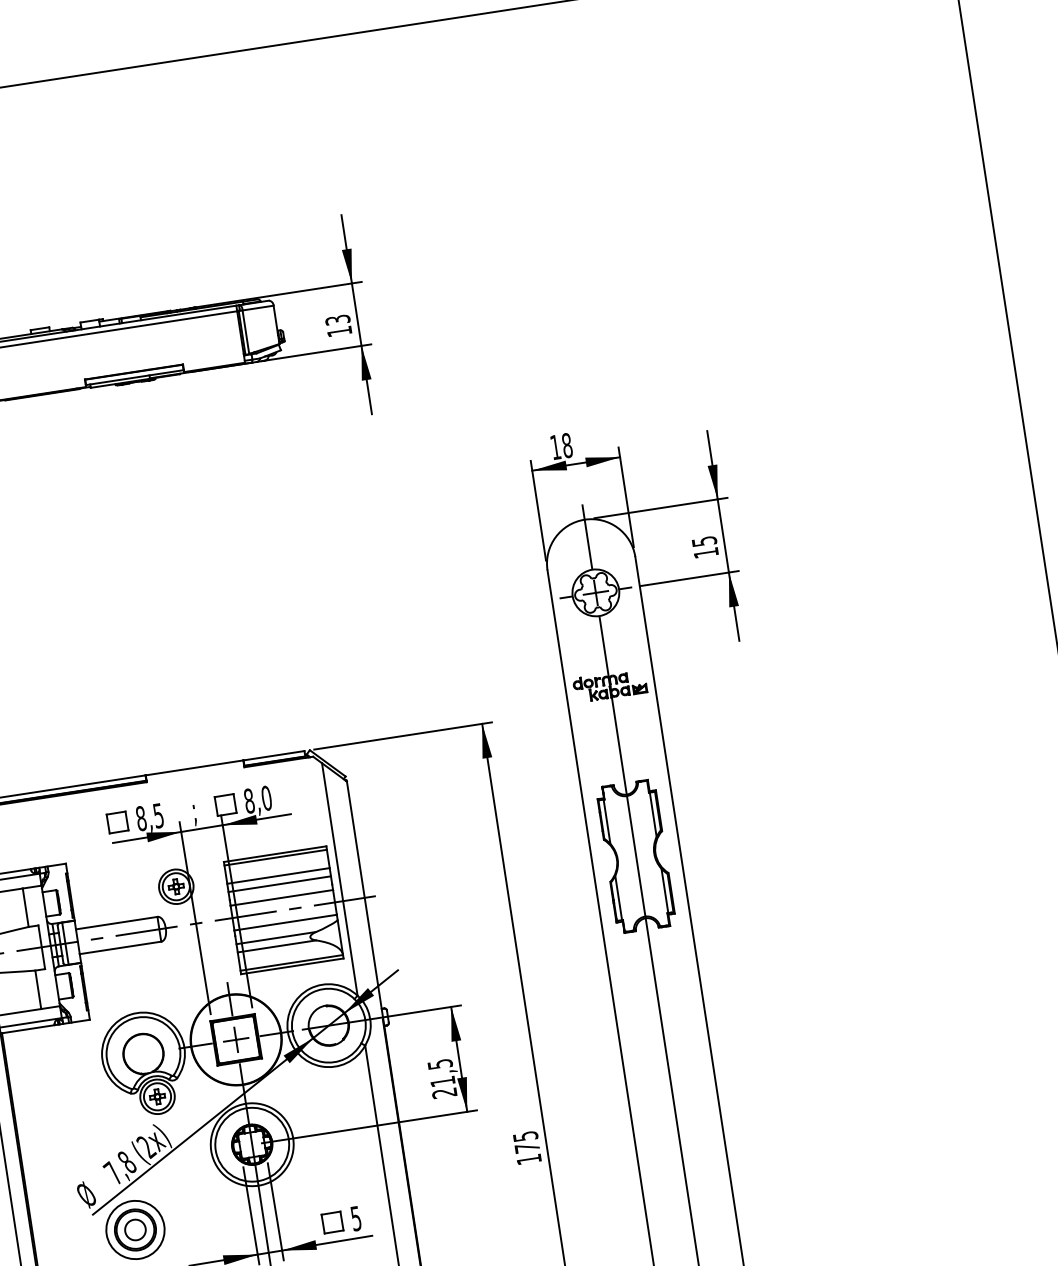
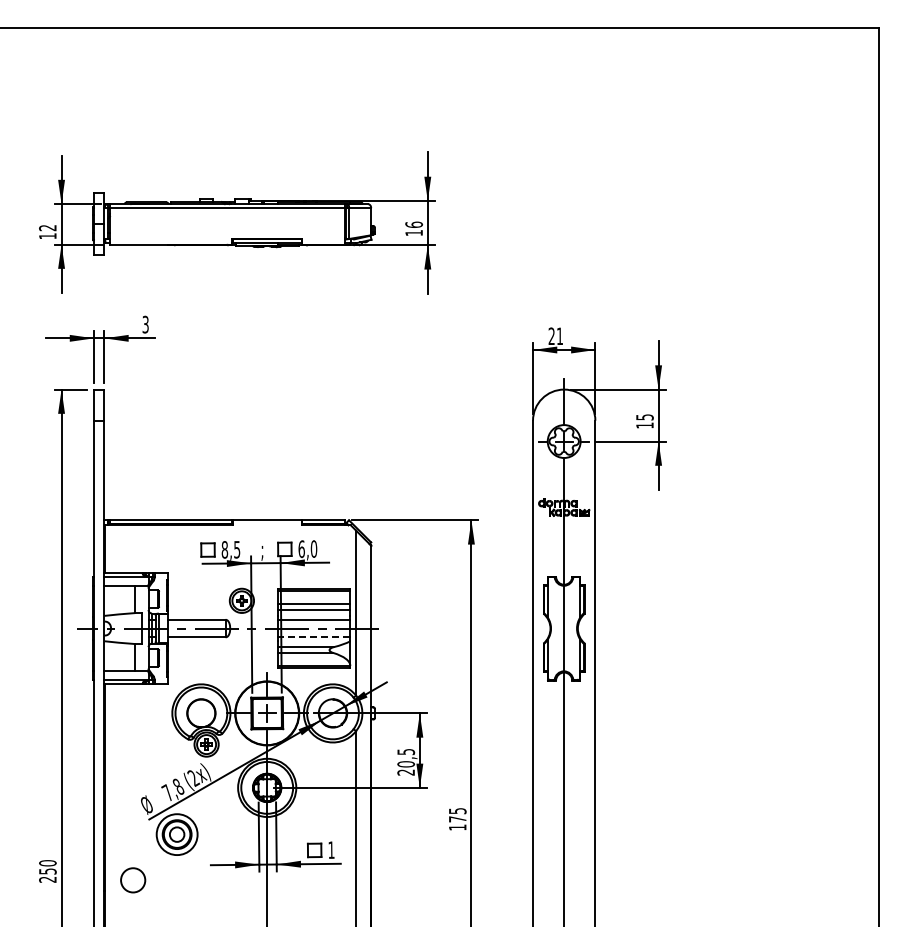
text: (338, 319) -> (414, 224), 13 -> 16
text: (561, 446) -> (555, 336), 18 -> 21
text: (248, 800) -> (301, 548), 8,0 -> 6,0
line: (285, 922) -> (313, 637), solid -> dashed
text: (443, 1081) -> (406, 764), 21,5 -> 20,5
text: (356, 1219) -> (331, 850), 5 -> 1

